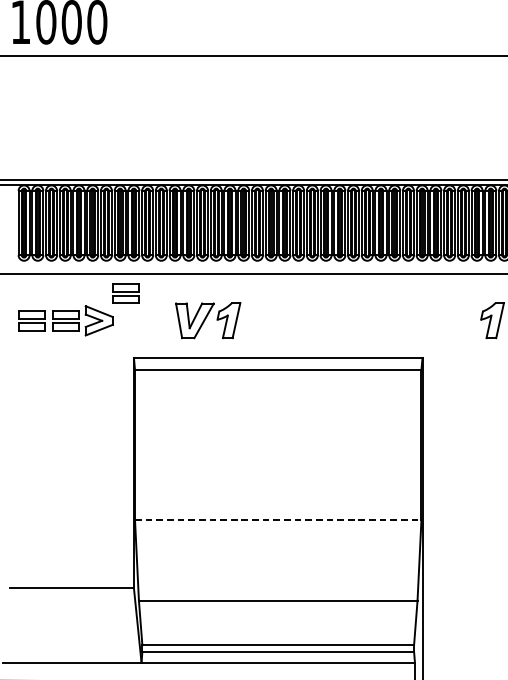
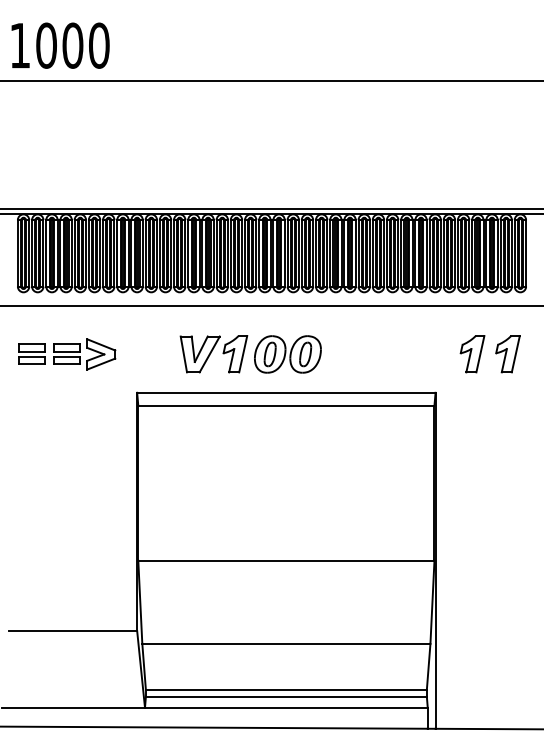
part: (125, 292) -> (128, 325), removed
part: (279, 320) -> (287, 354), added
part: (458, 320) -> (472, 354), added
line: (278, 520) -> (286, 560), dashed -> solid

